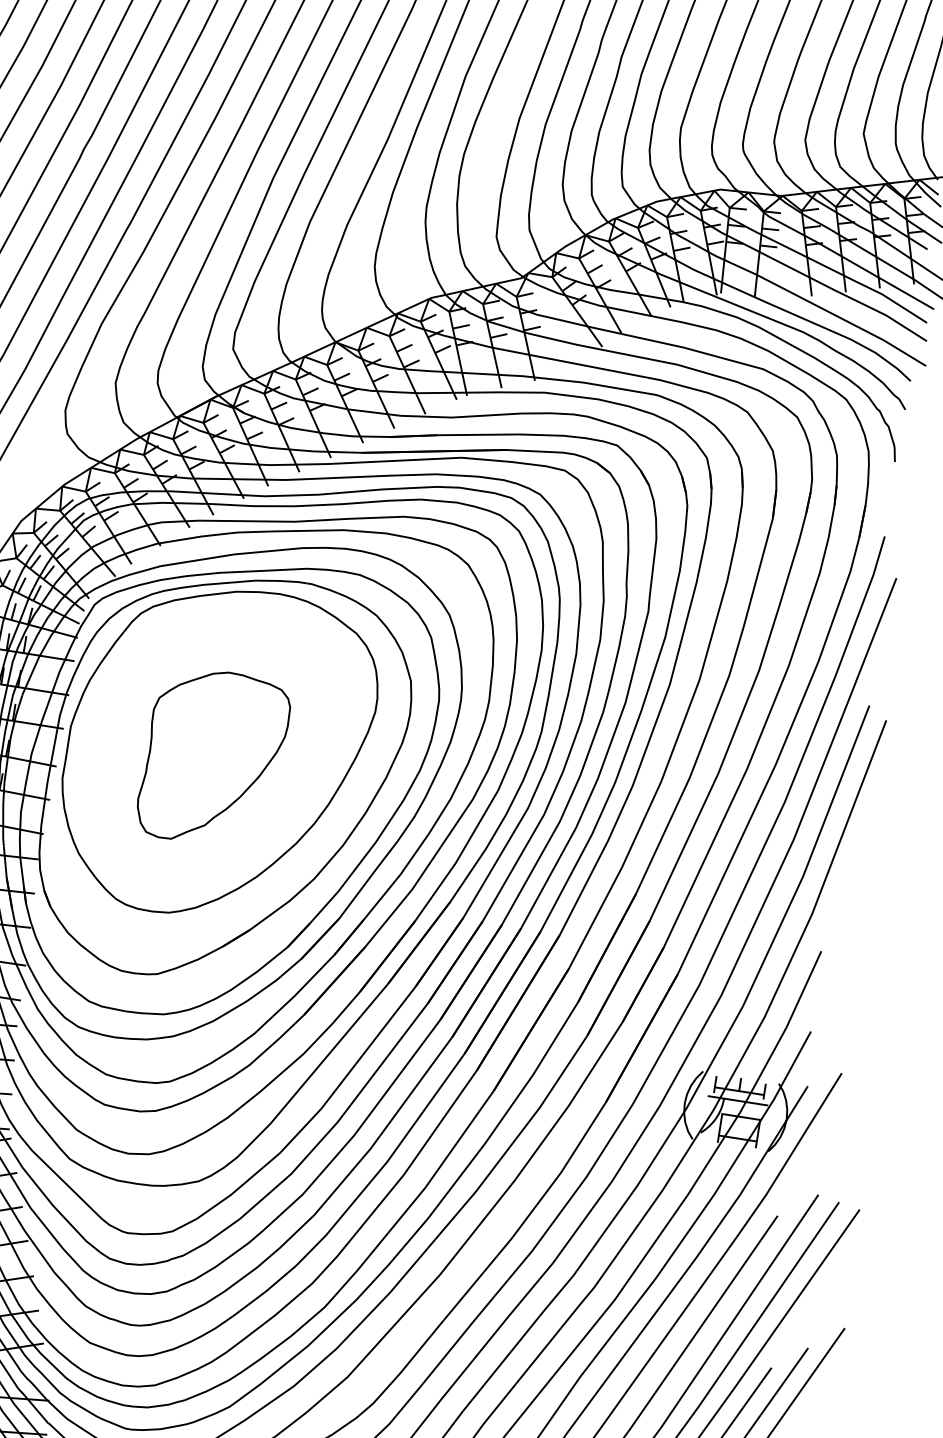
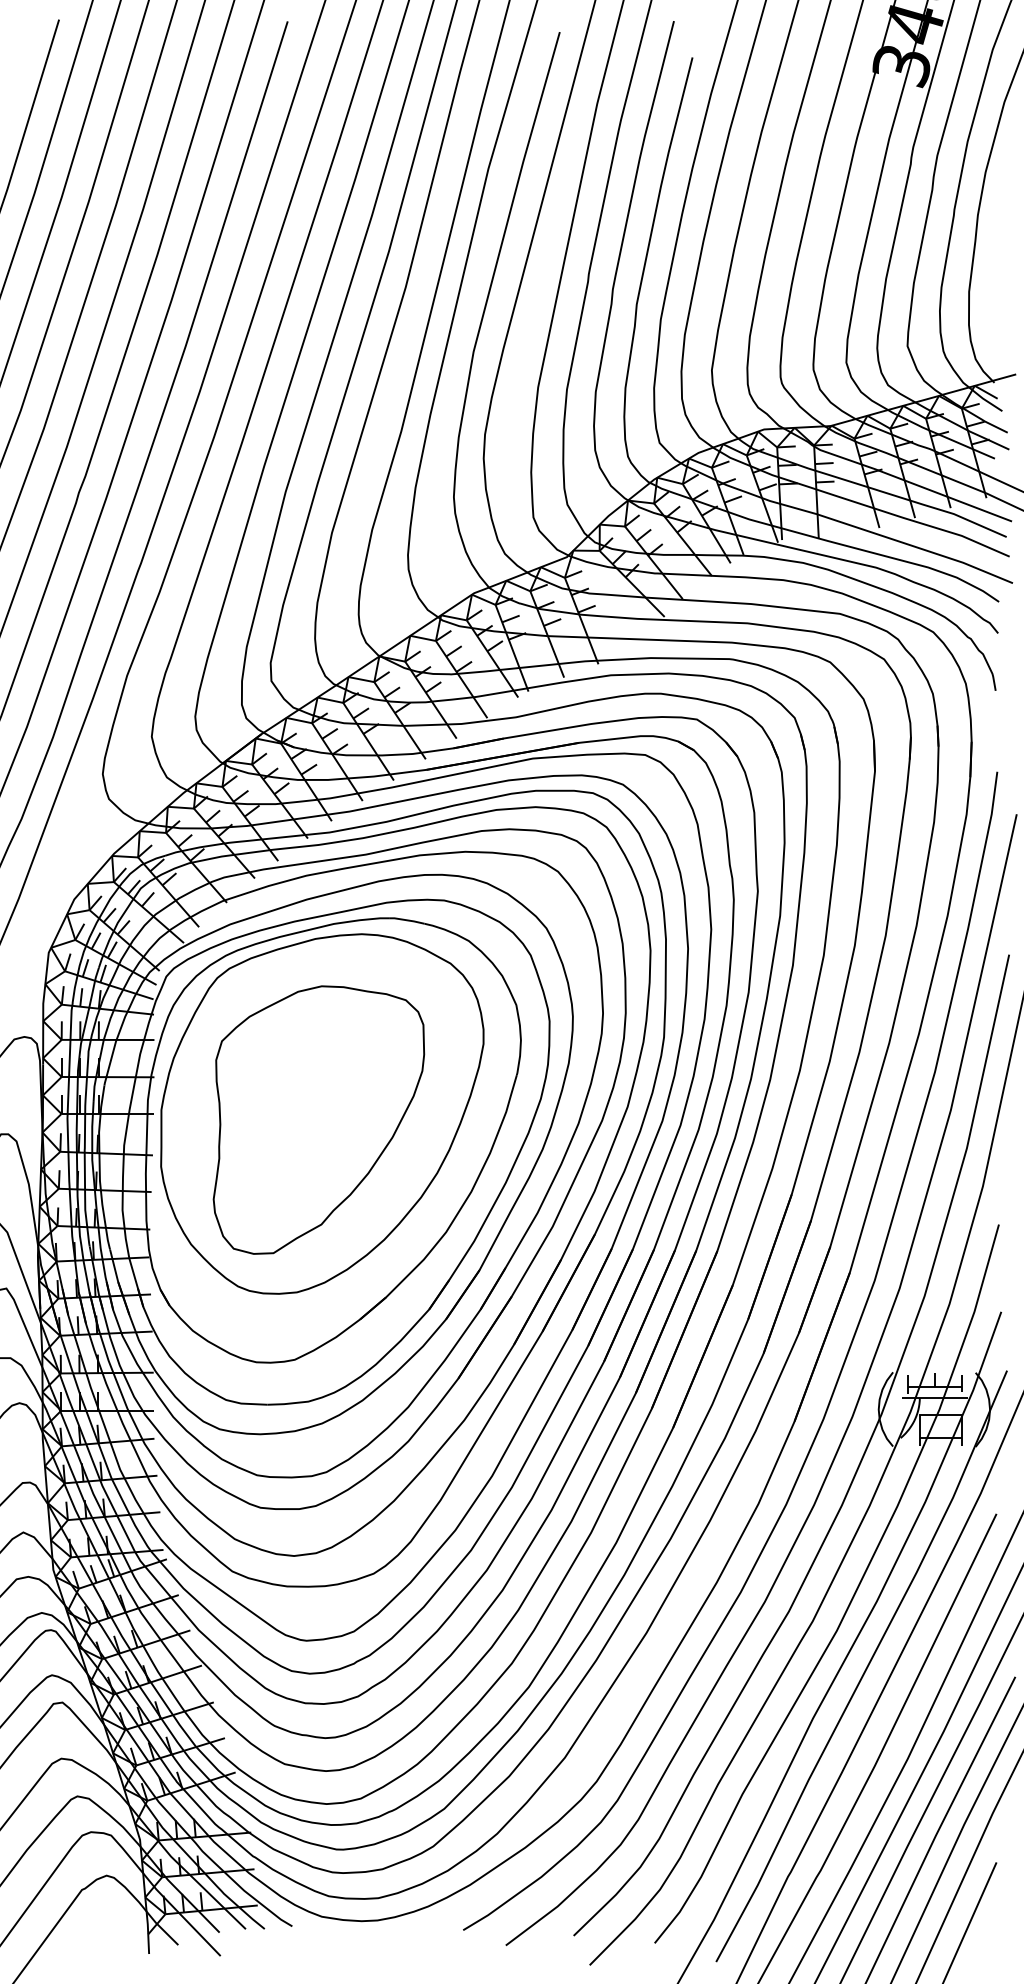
part: (213, 757) -> (318, 1119), size x1.43

